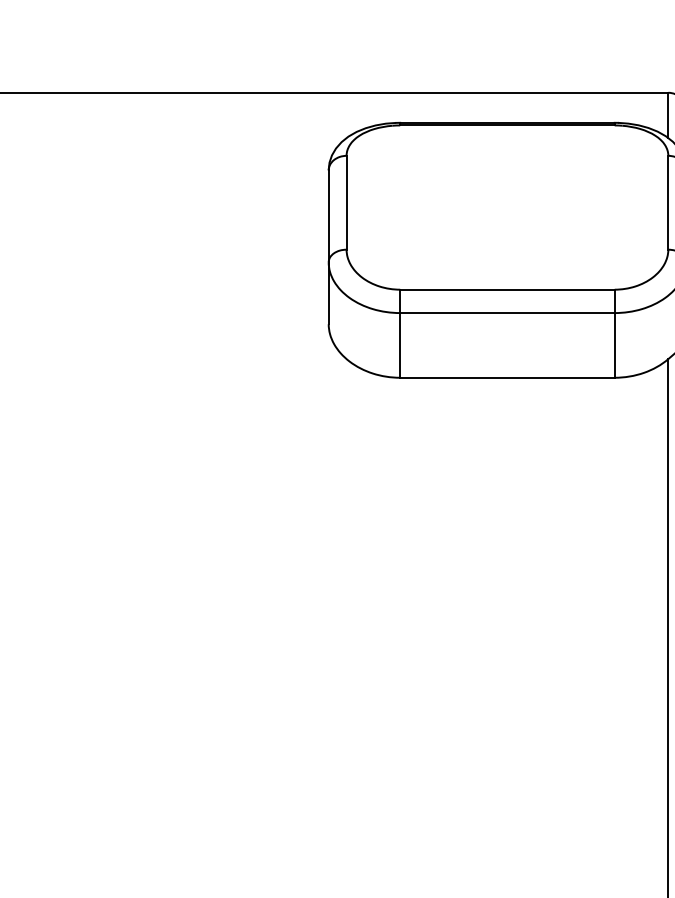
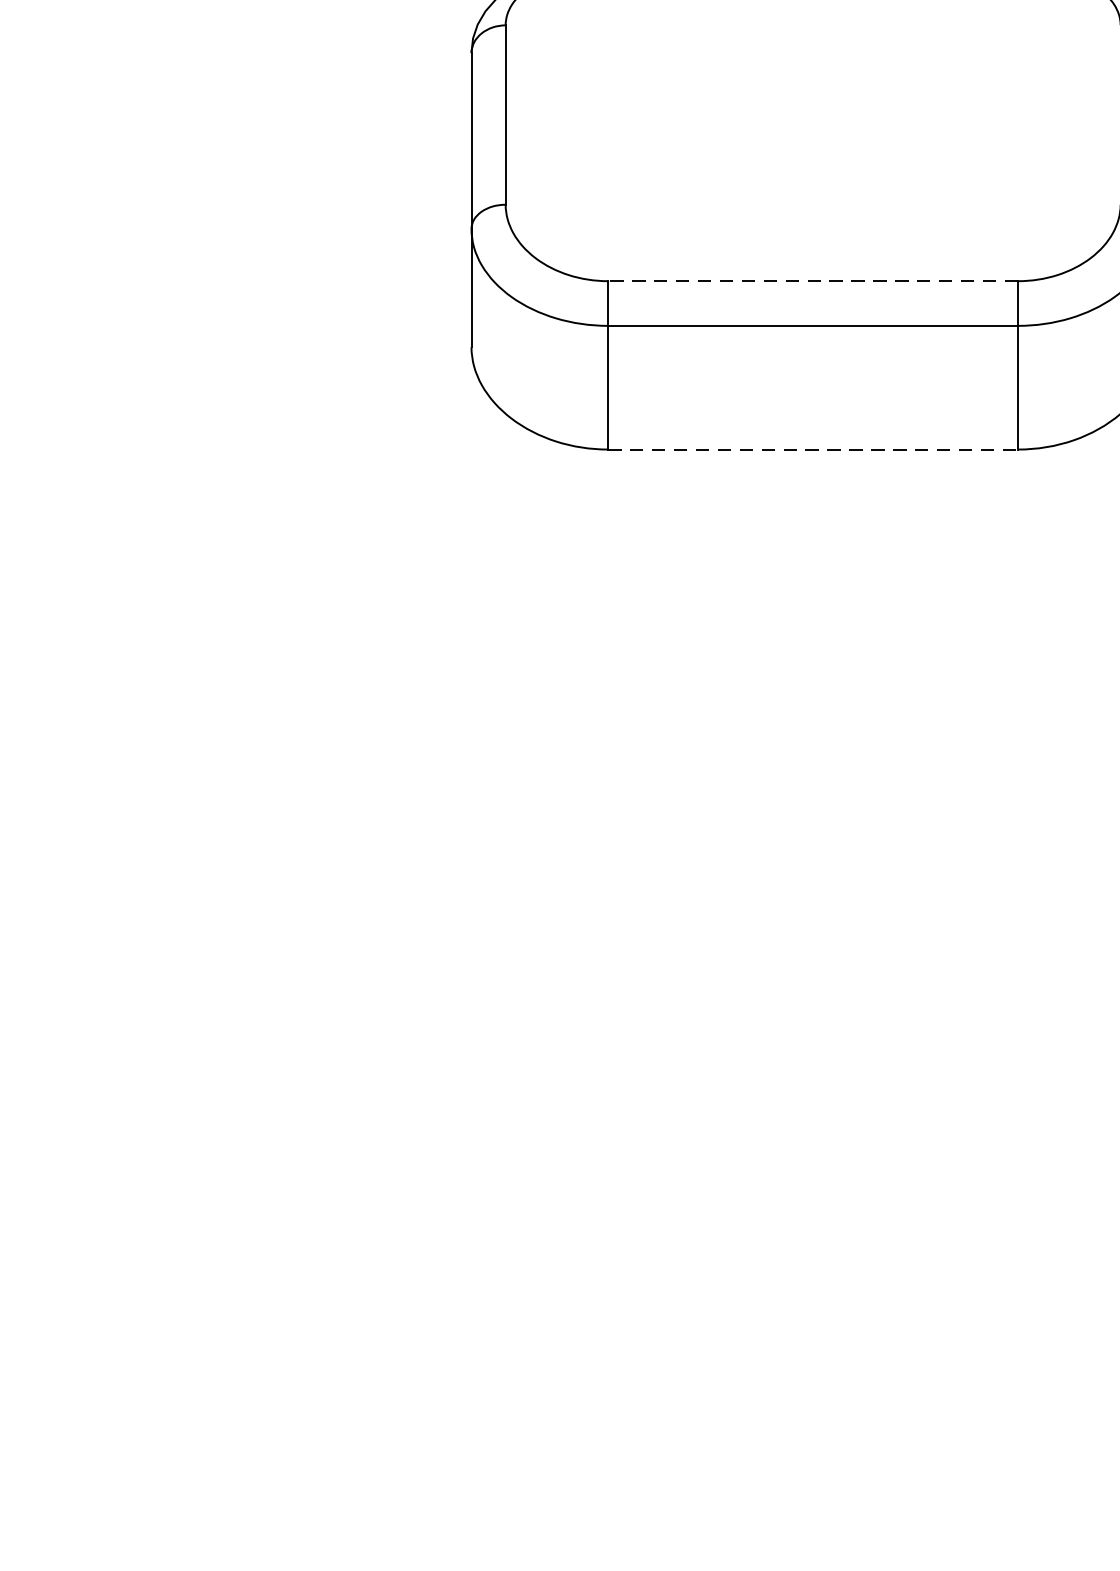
line: (506, 289) -> (811, 280), solid -> dashed
line: (507, 377) -> (813, 449), solid -> dashed

